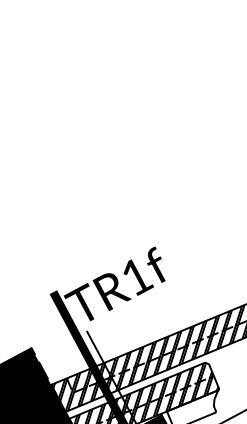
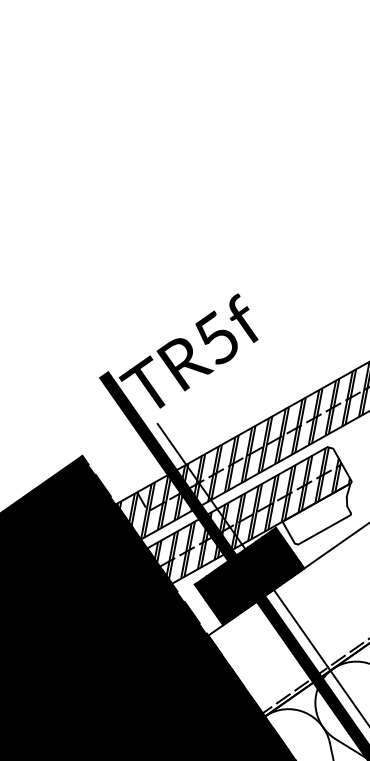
text: (138, 276) -> (219, 337), TR1f -> TR5f

